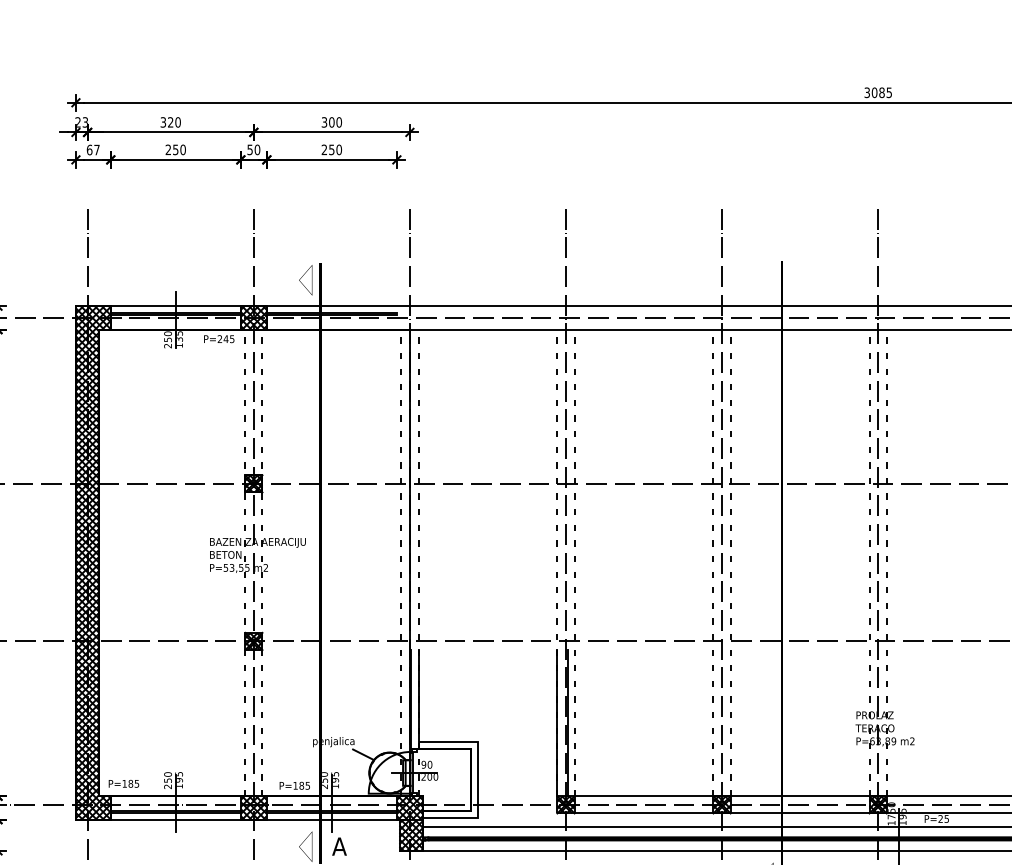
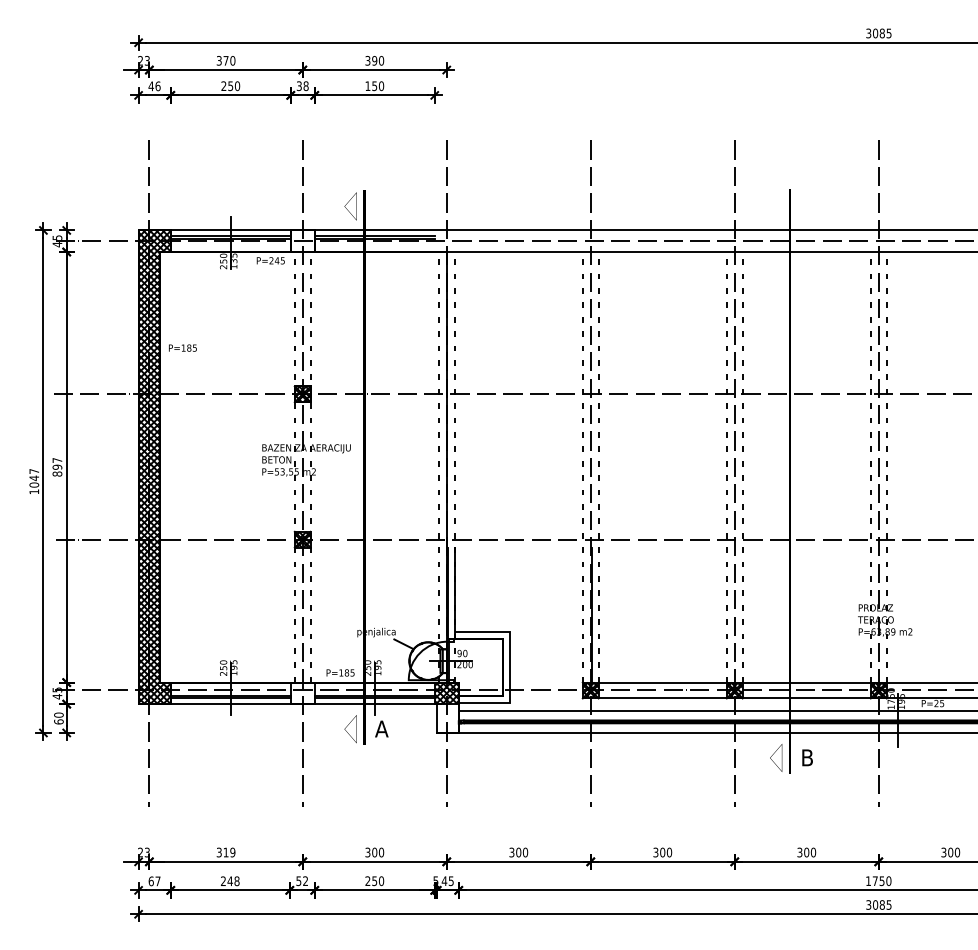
text: (170, 122) -> (225, 60), 320 -> 370
text: (331, 122) -> (374, 60), 300 -> 390
text: (253, 149) -> (302, 85), 50 -> 38
text: (324, 149) -> (367, 85), 250 -> 150
text: (93, 150) -> (154, 86), 67 -> 46
hatch: (253, 318) -> (302, 241), removed
line: (557, 722) -> (582, 614), removed
text: (123, 783) -> (182, 347), moved
hatch: (253, 808) -> (302, 693), removed
hatch: (410, 835) -> (447, 718), removed

